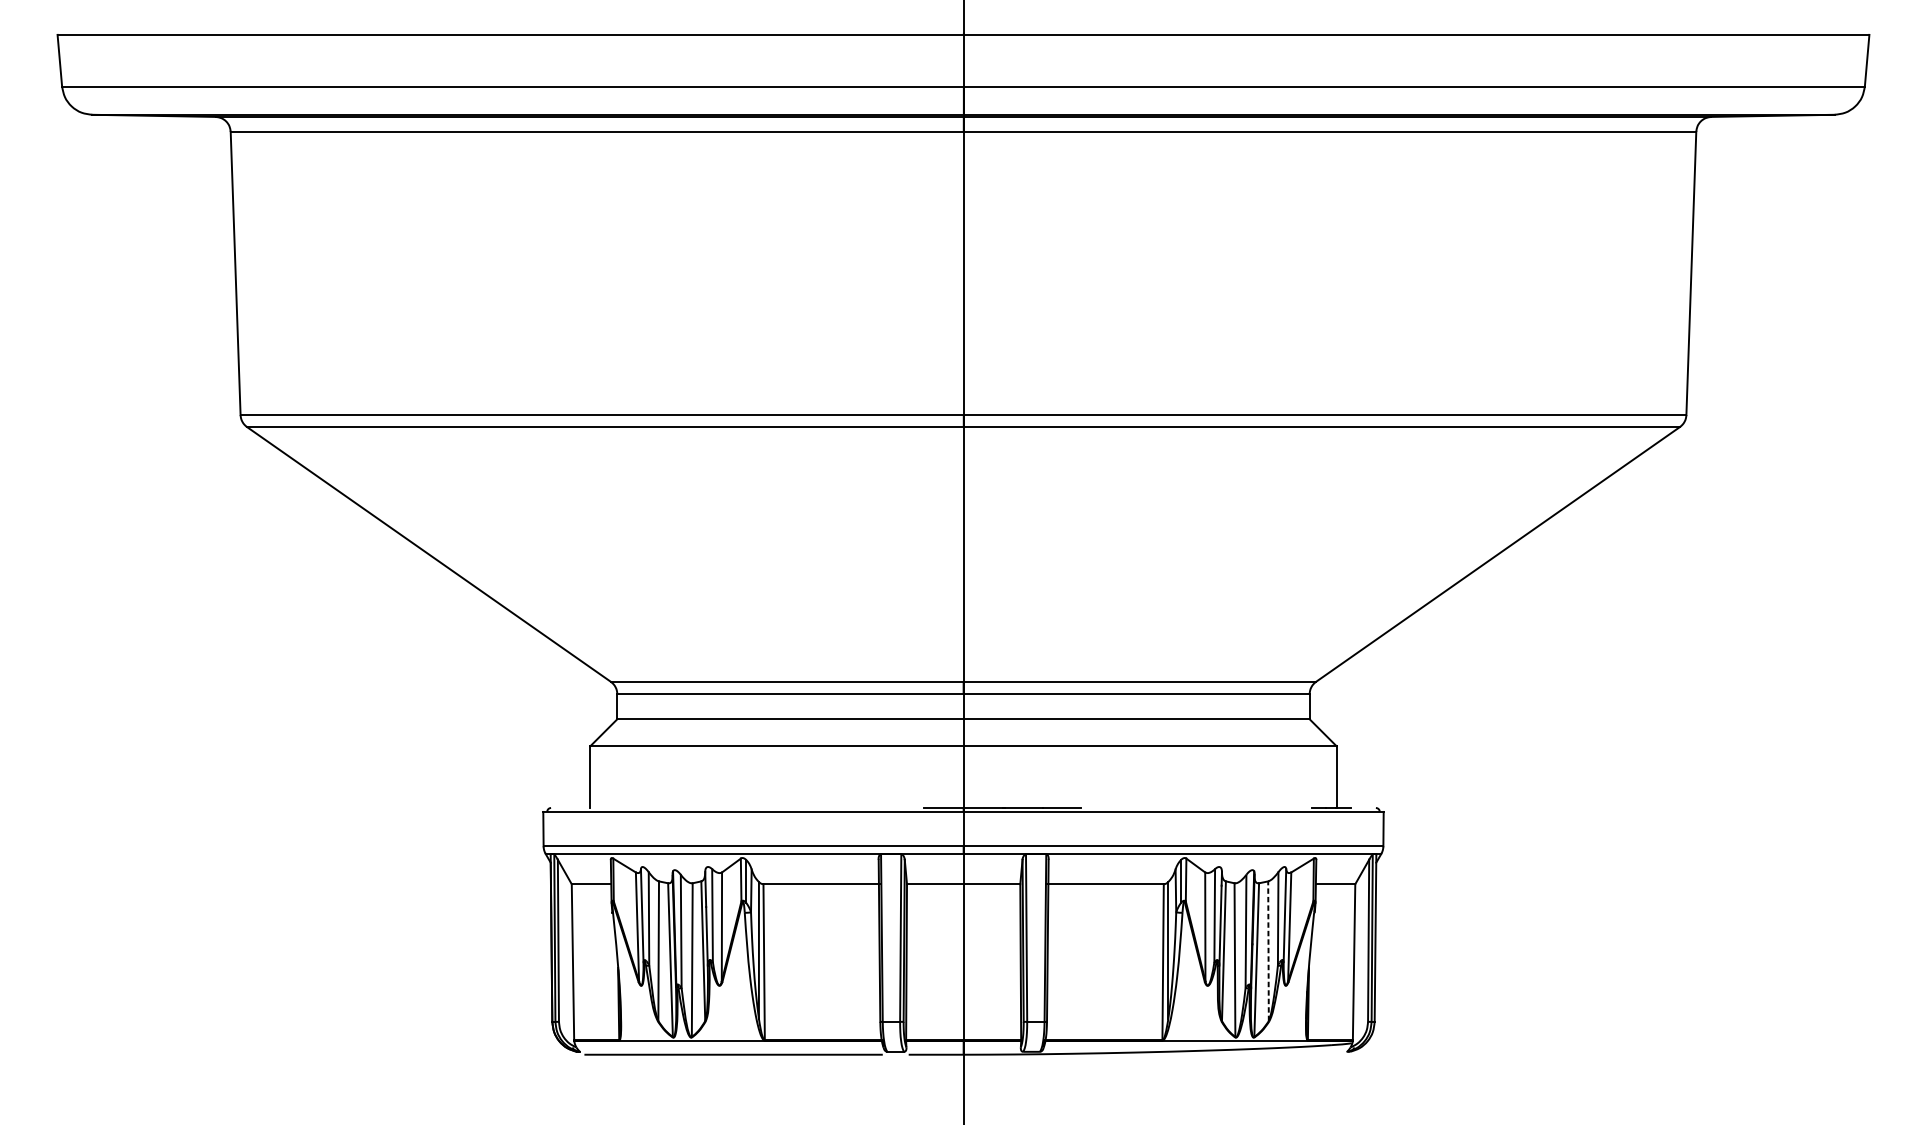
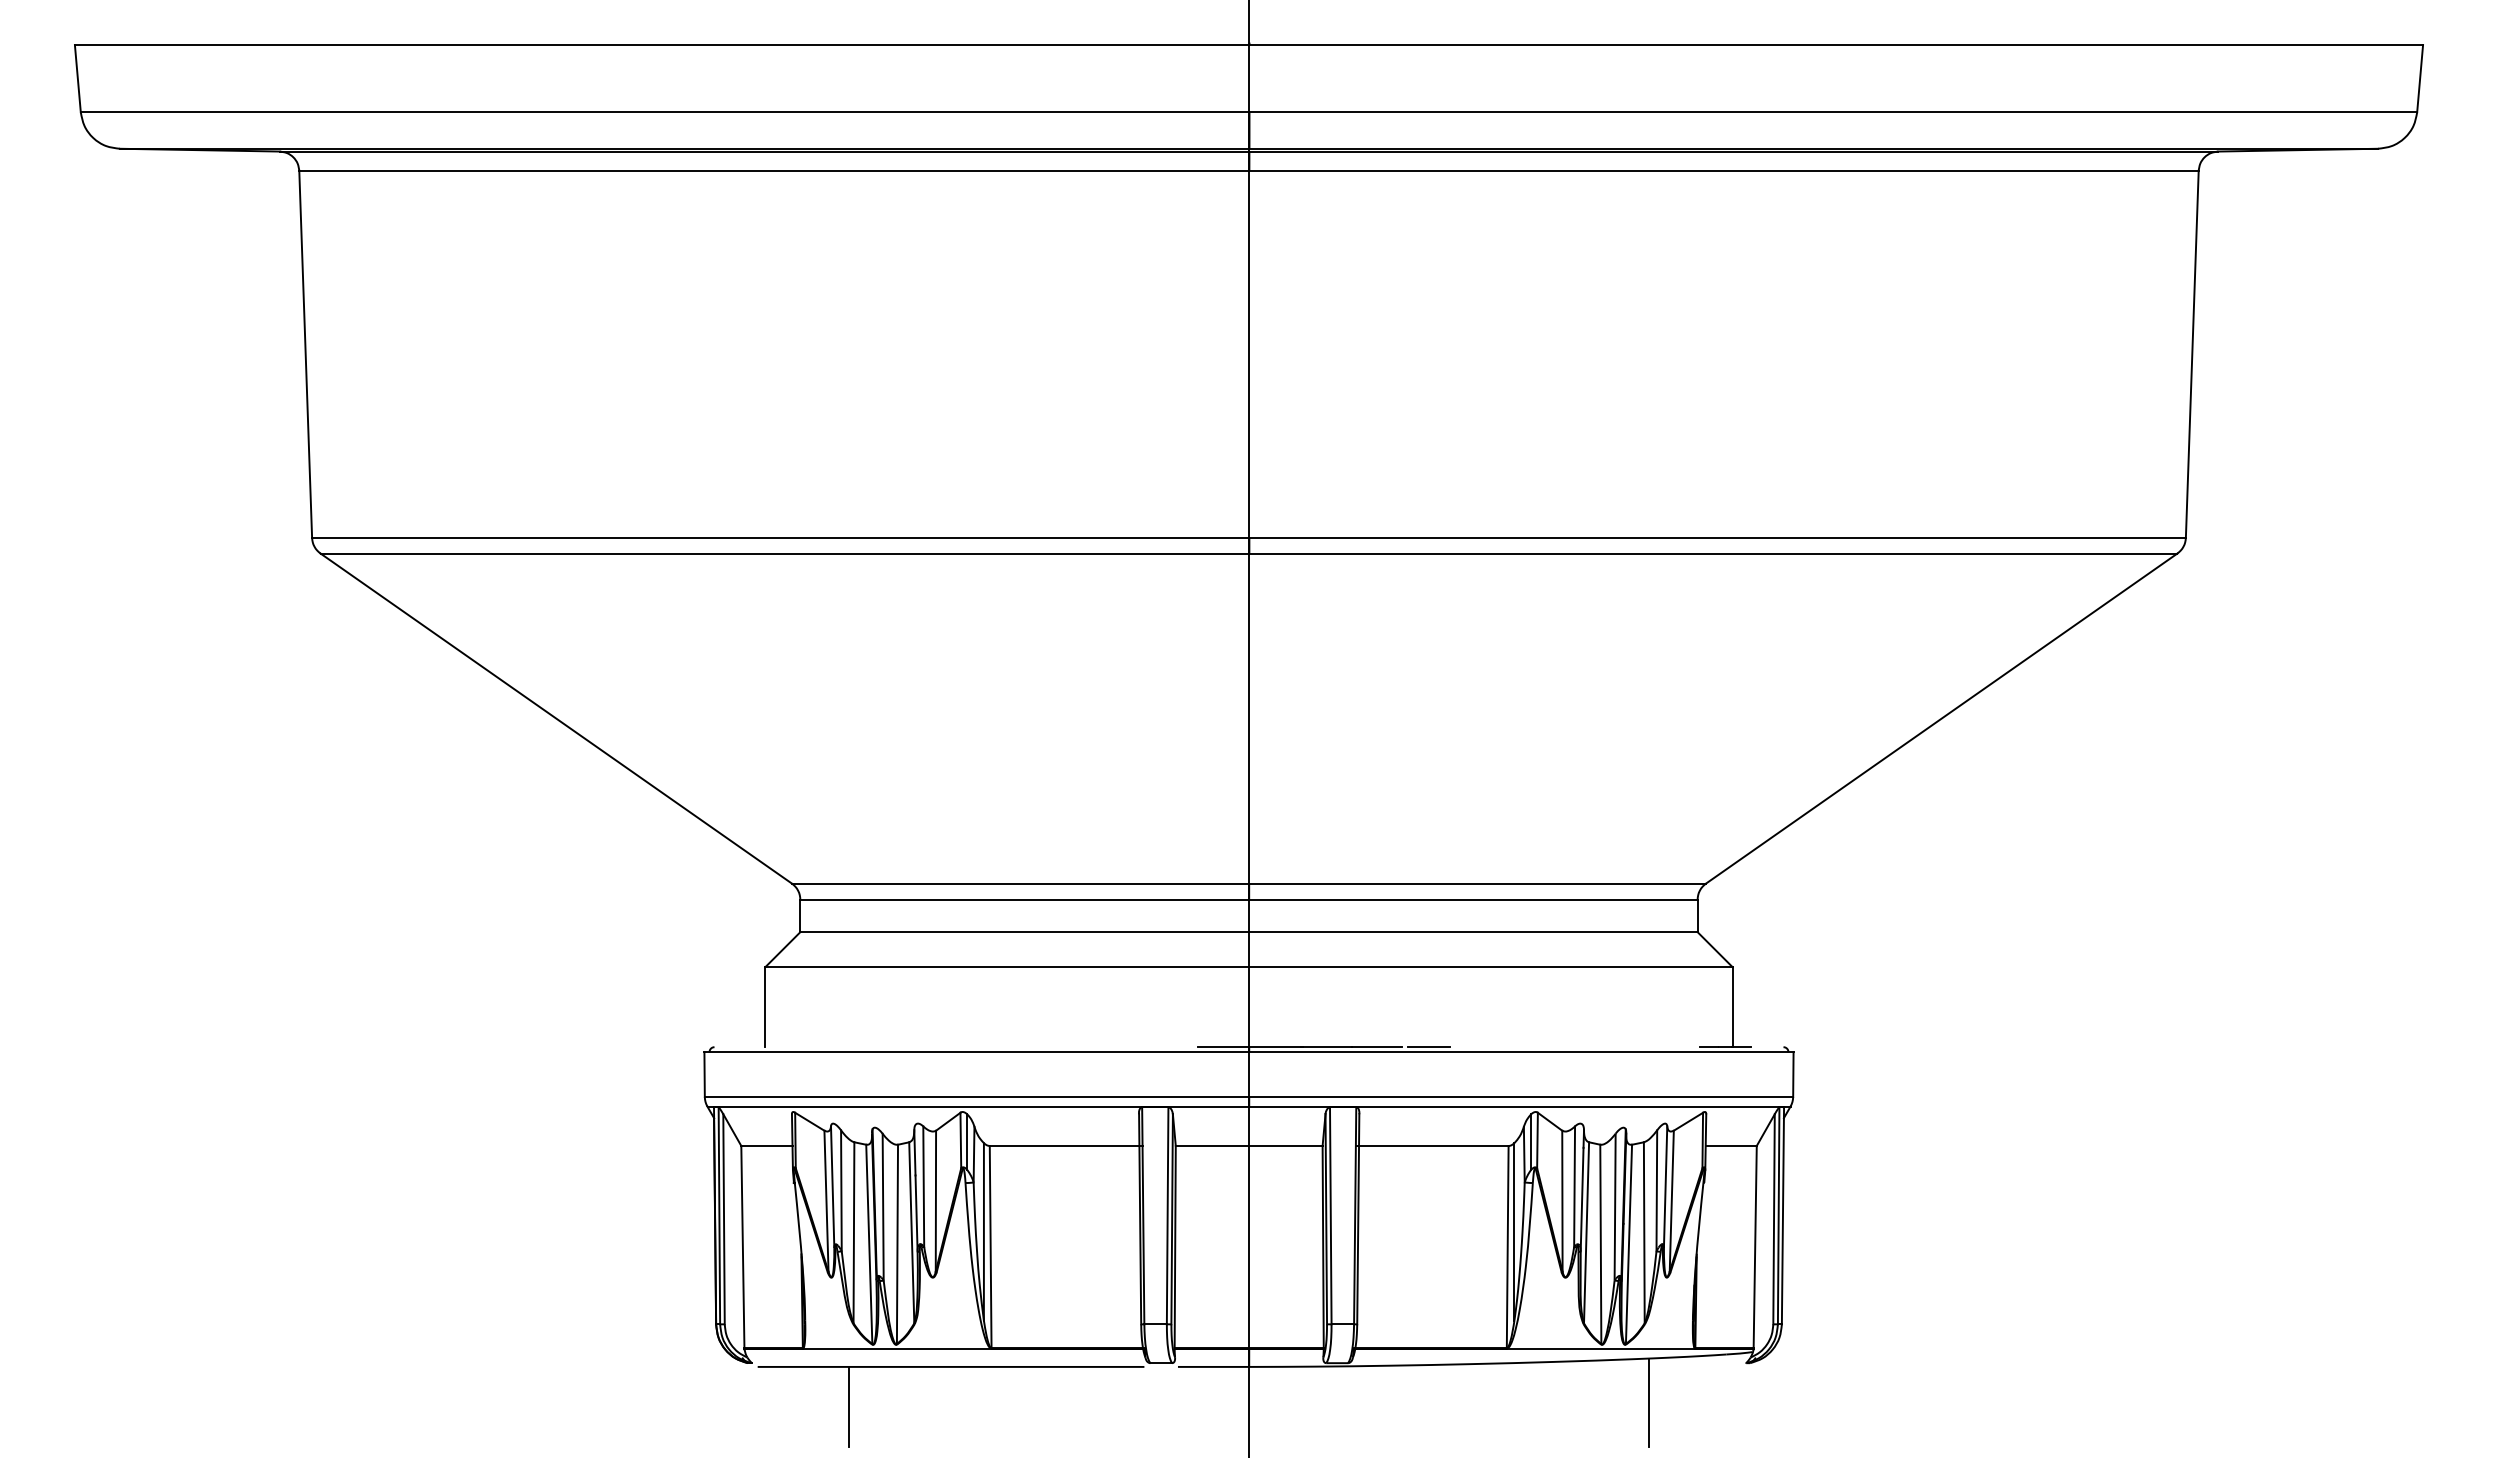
line: (1102, 808) -> (1428, 1047), added
line: (1268, 951) -> (1644, 1232), dashed -> solid
line: (1271, 1082) -> (1648, 1402), added
line: (655, 1085) -> (849, 1406), added

